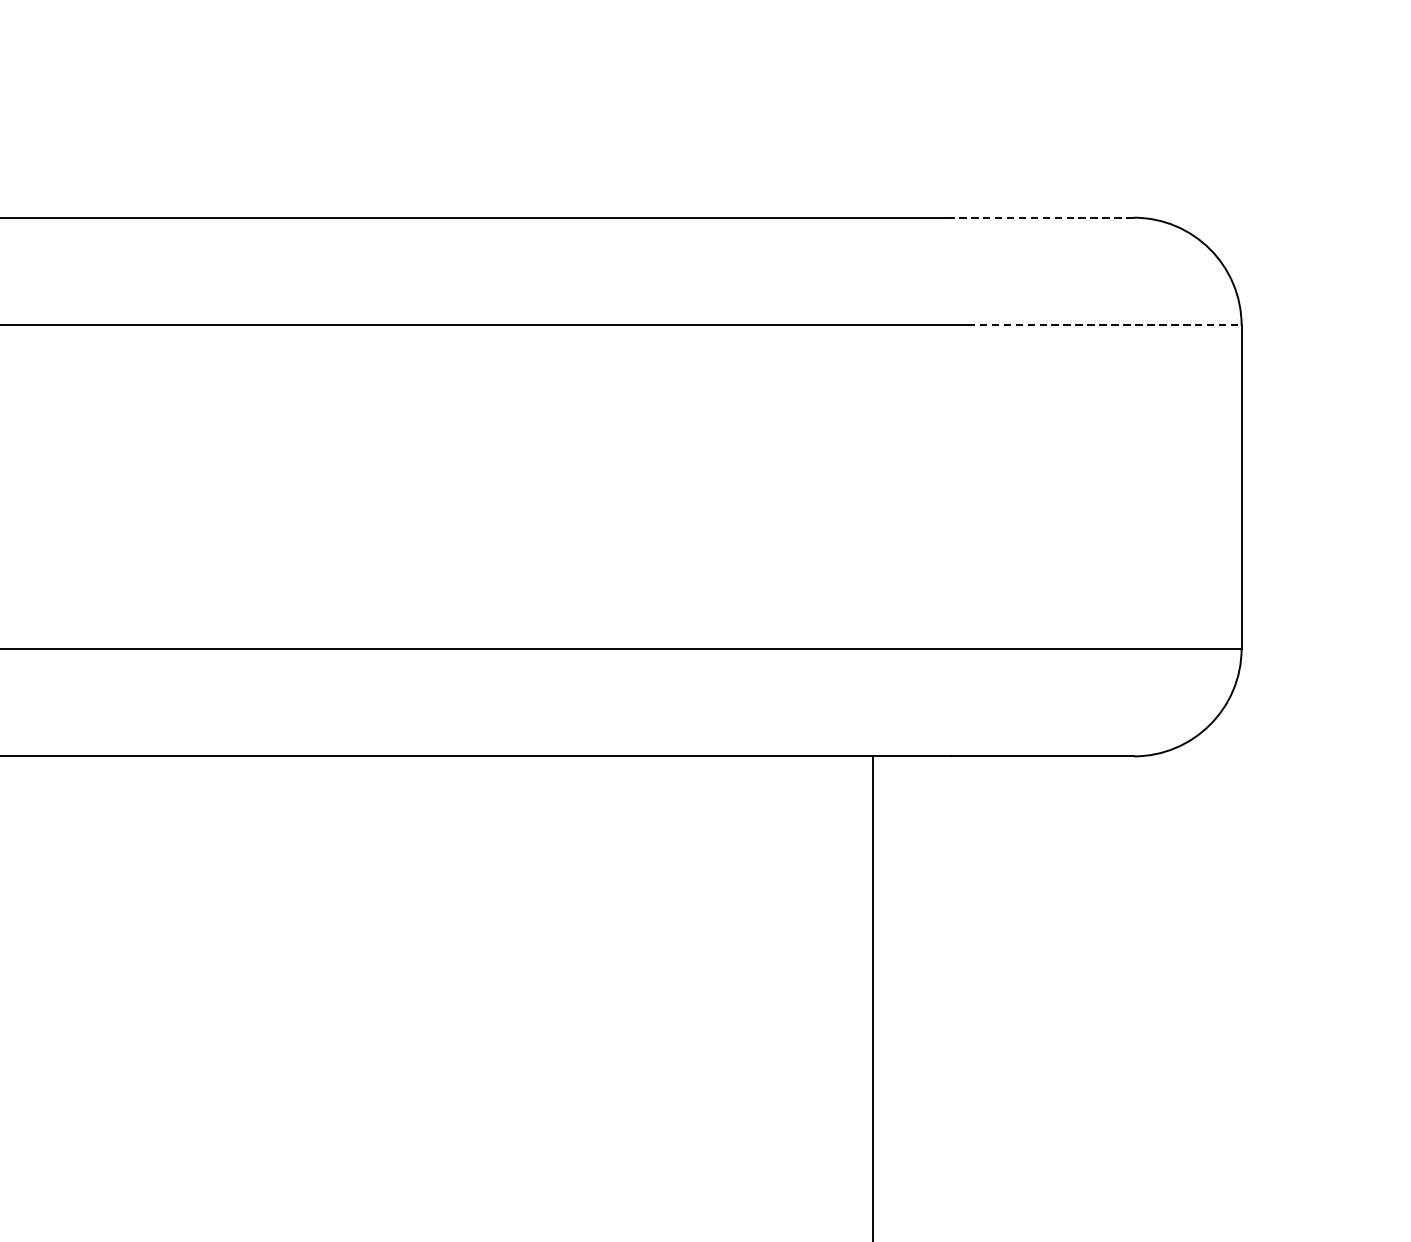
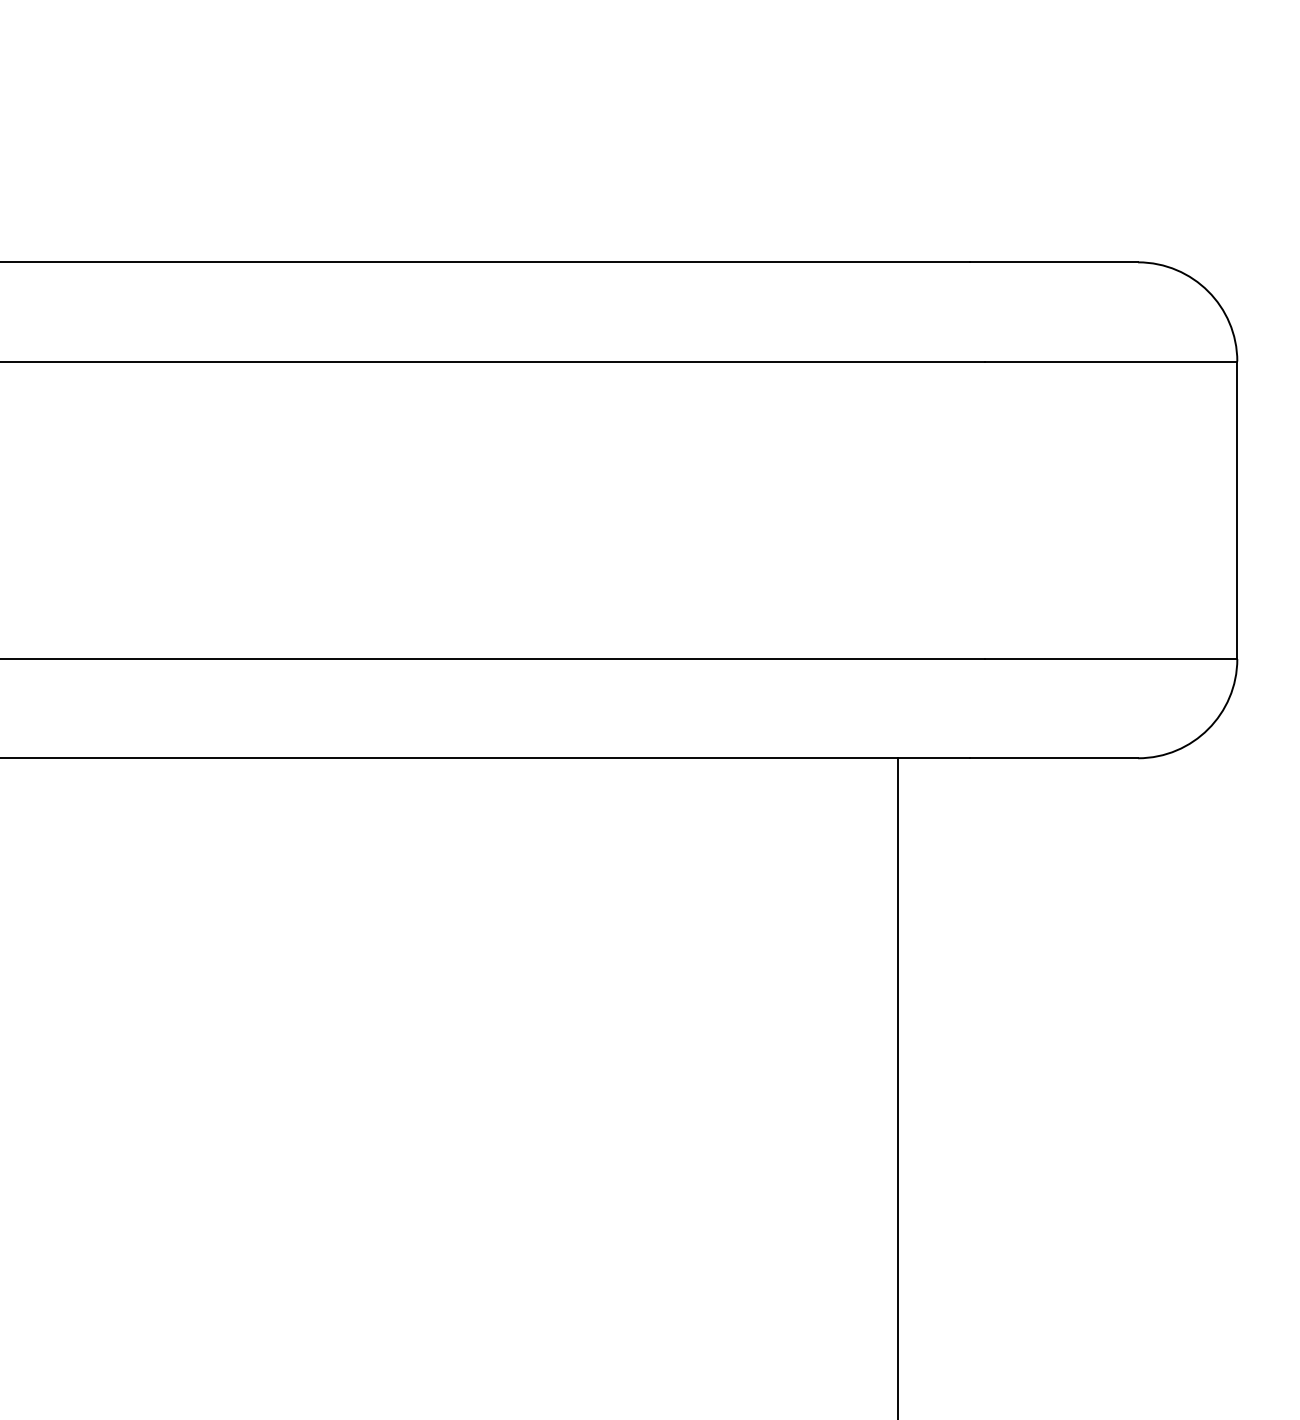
line: (1041, 217) -> (1053, 262), dashed -> solid
line: (1104, 325) -> (1111, 361), dashed -> solid

